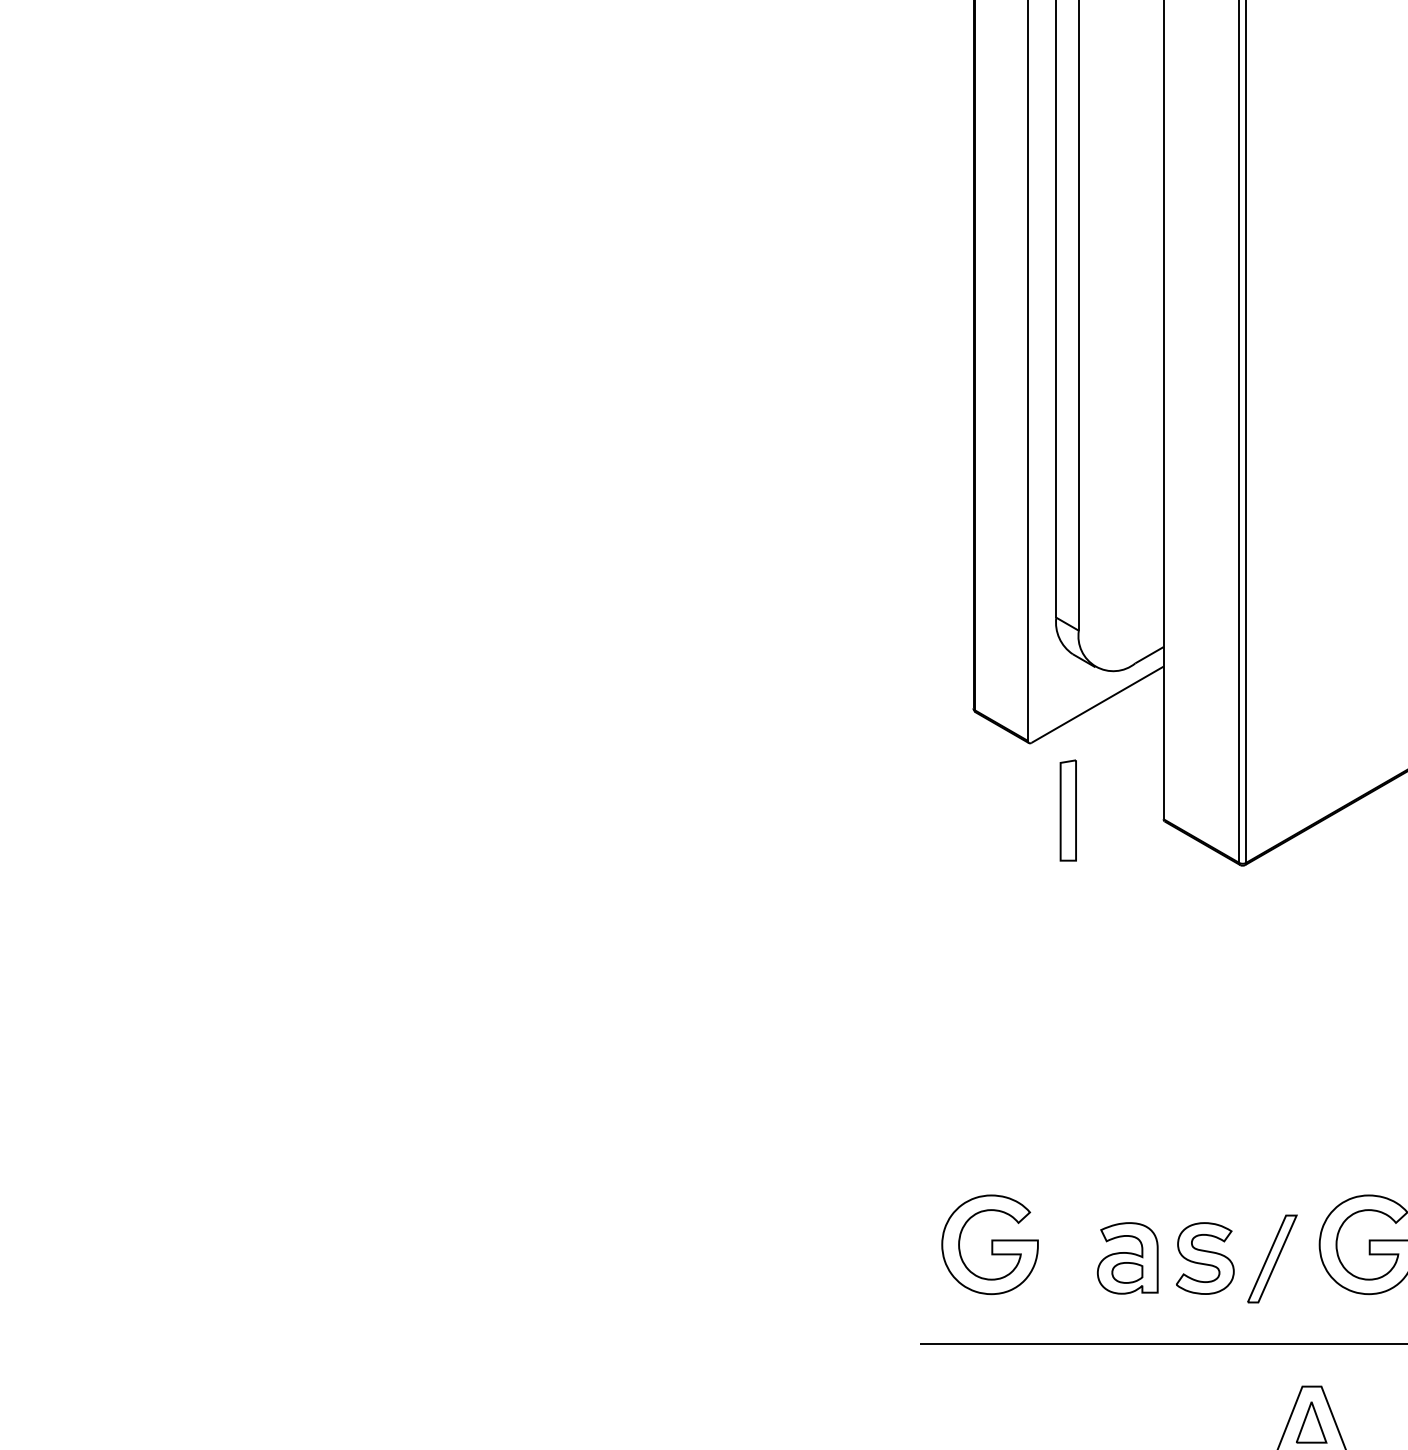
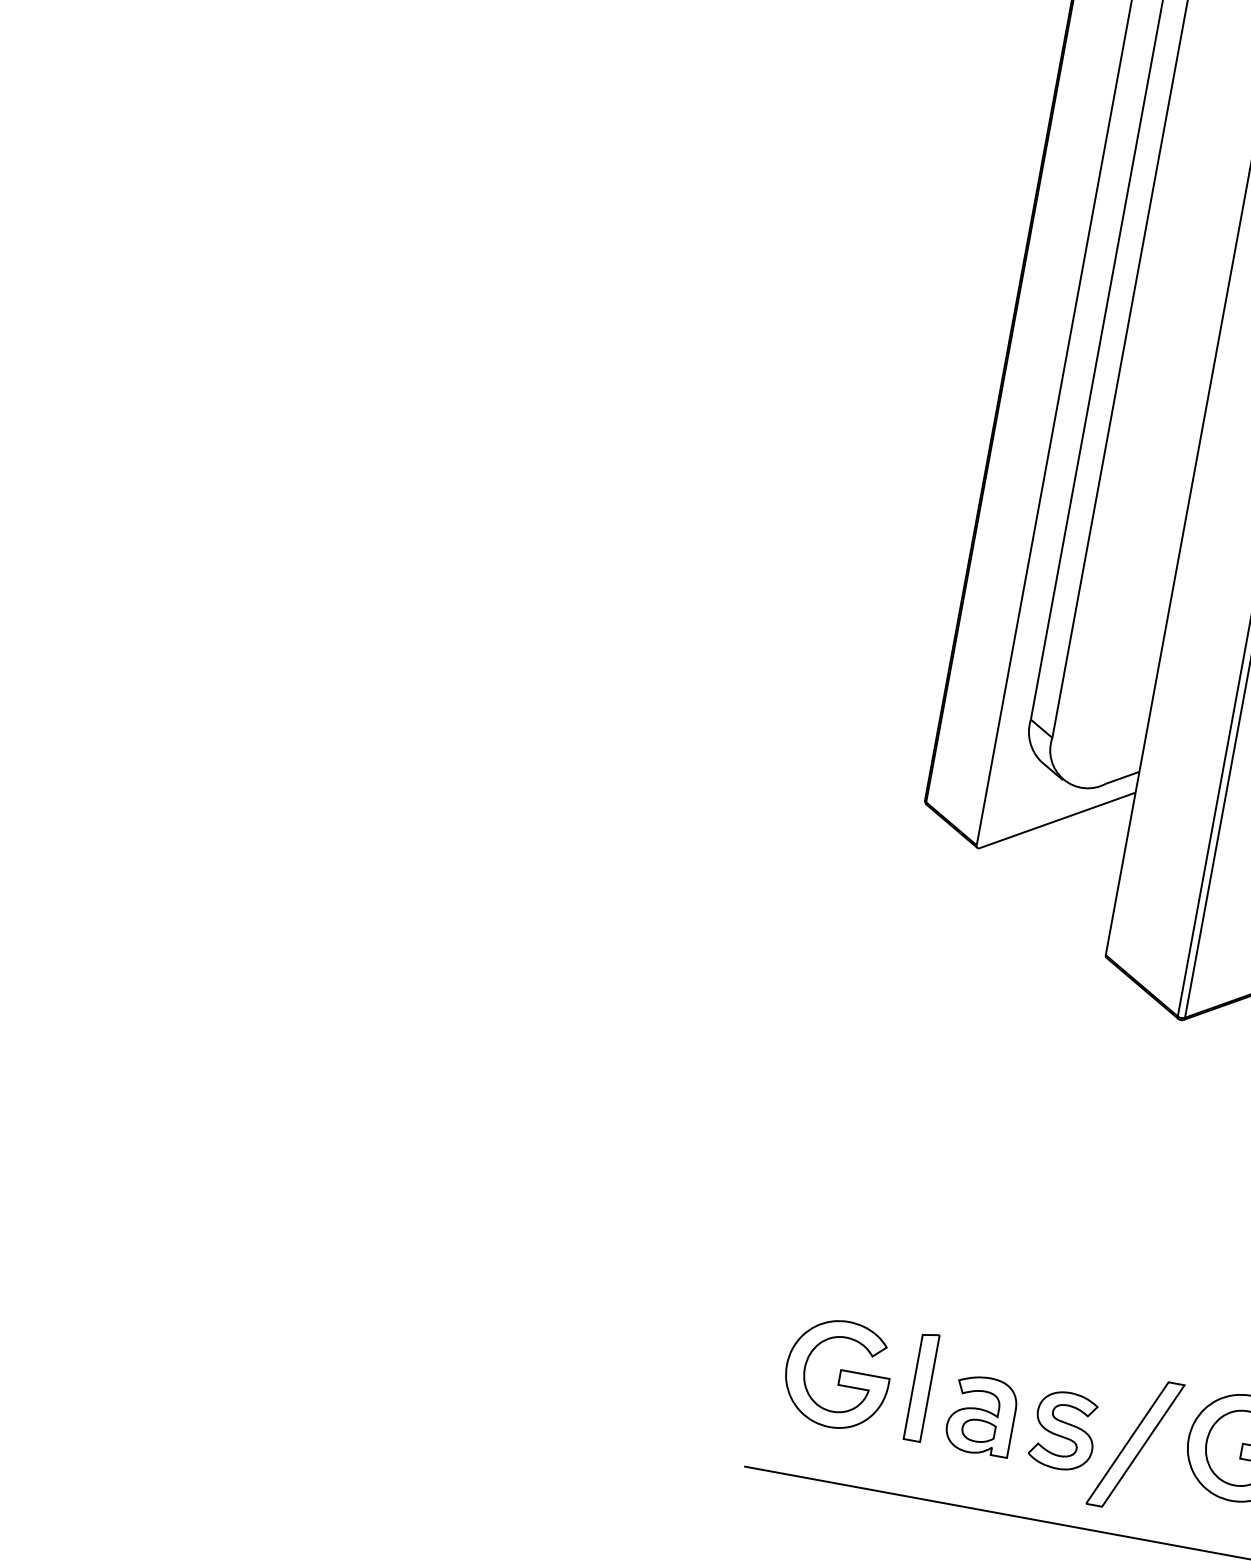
part: (1067, 810) -> (920, 1386), moved
part: (1272, 1258) -> (1135, 1444), size x1.43

